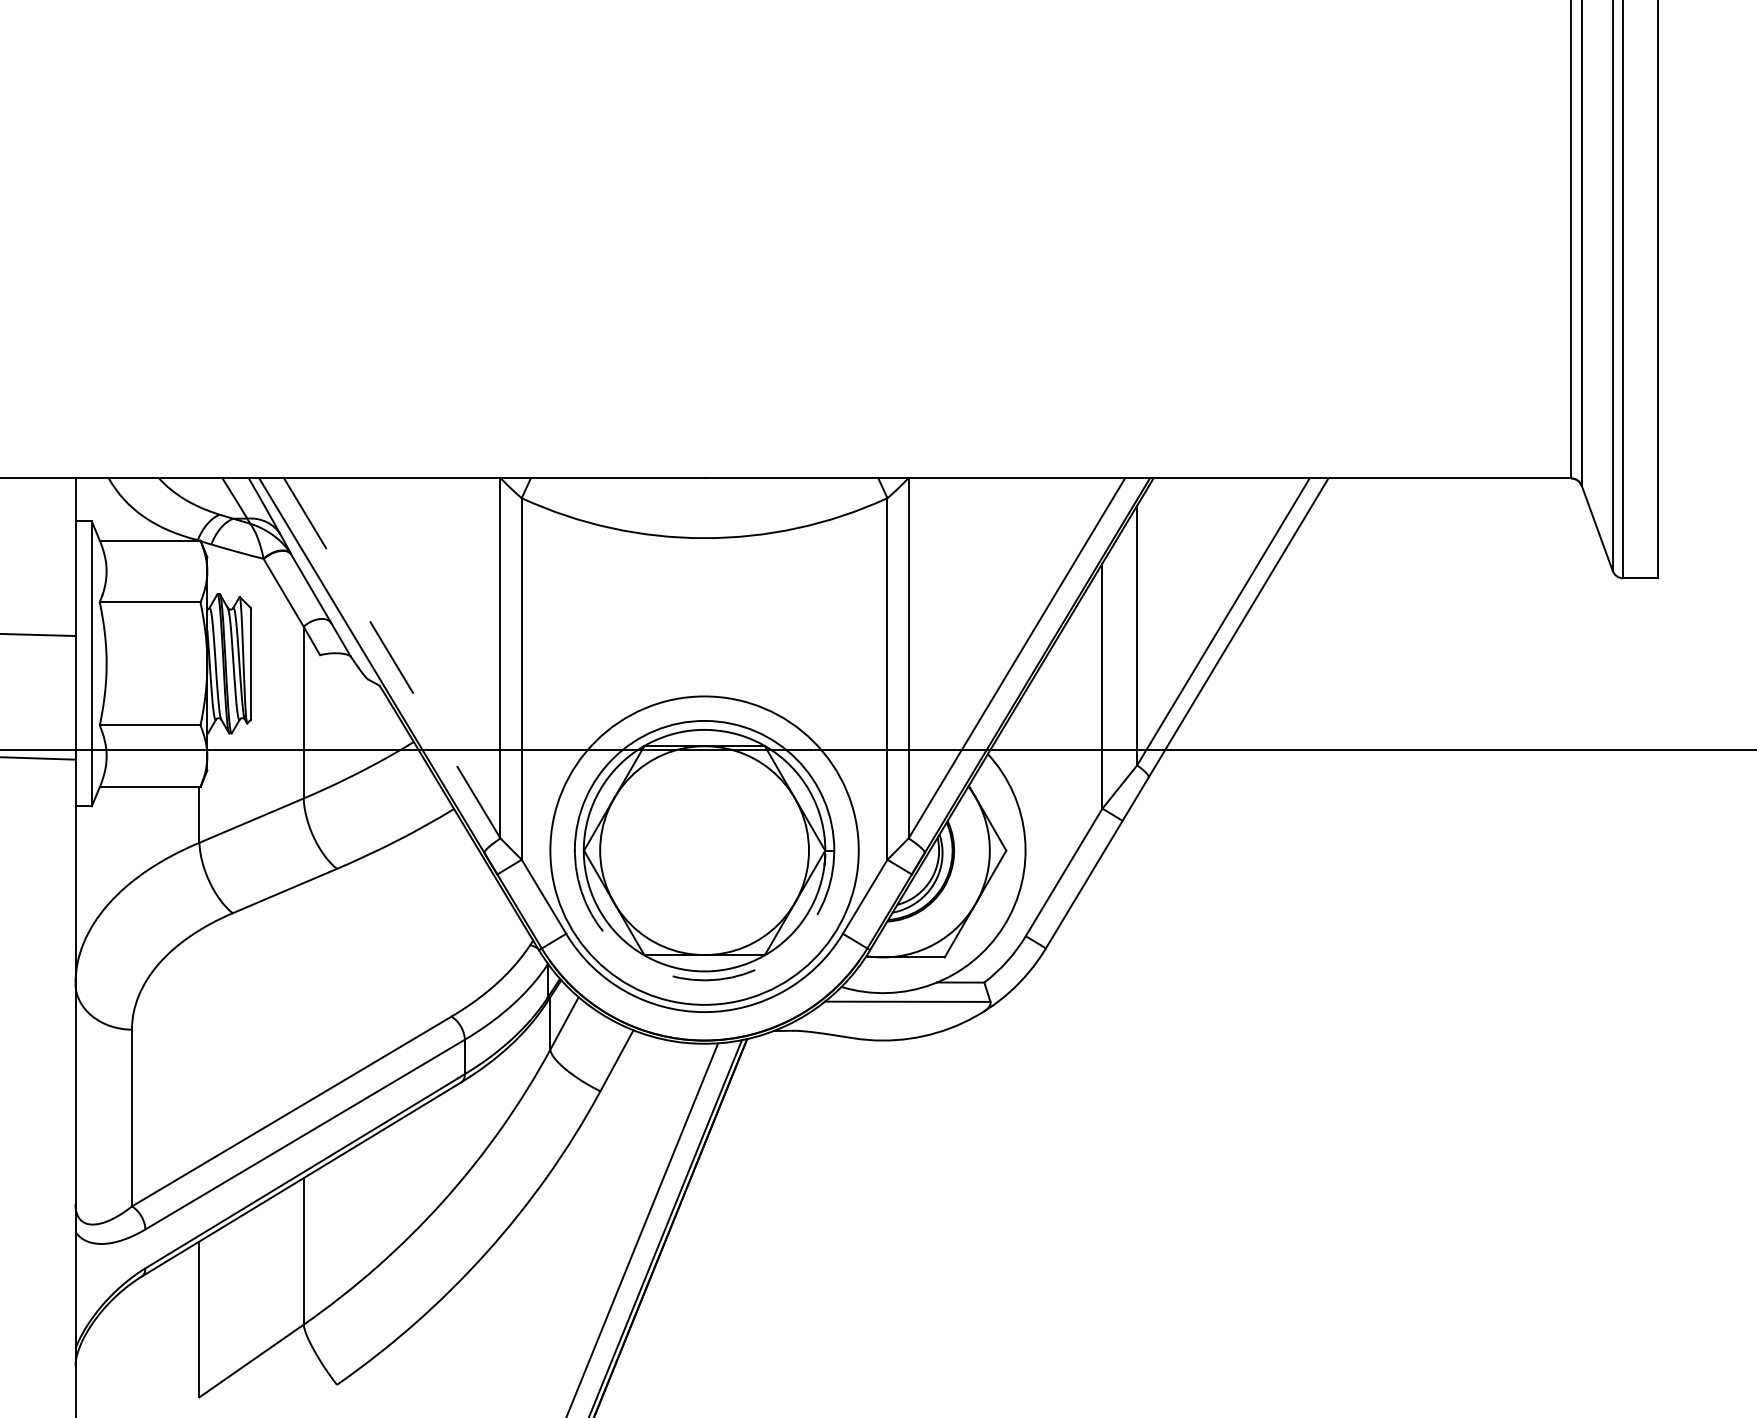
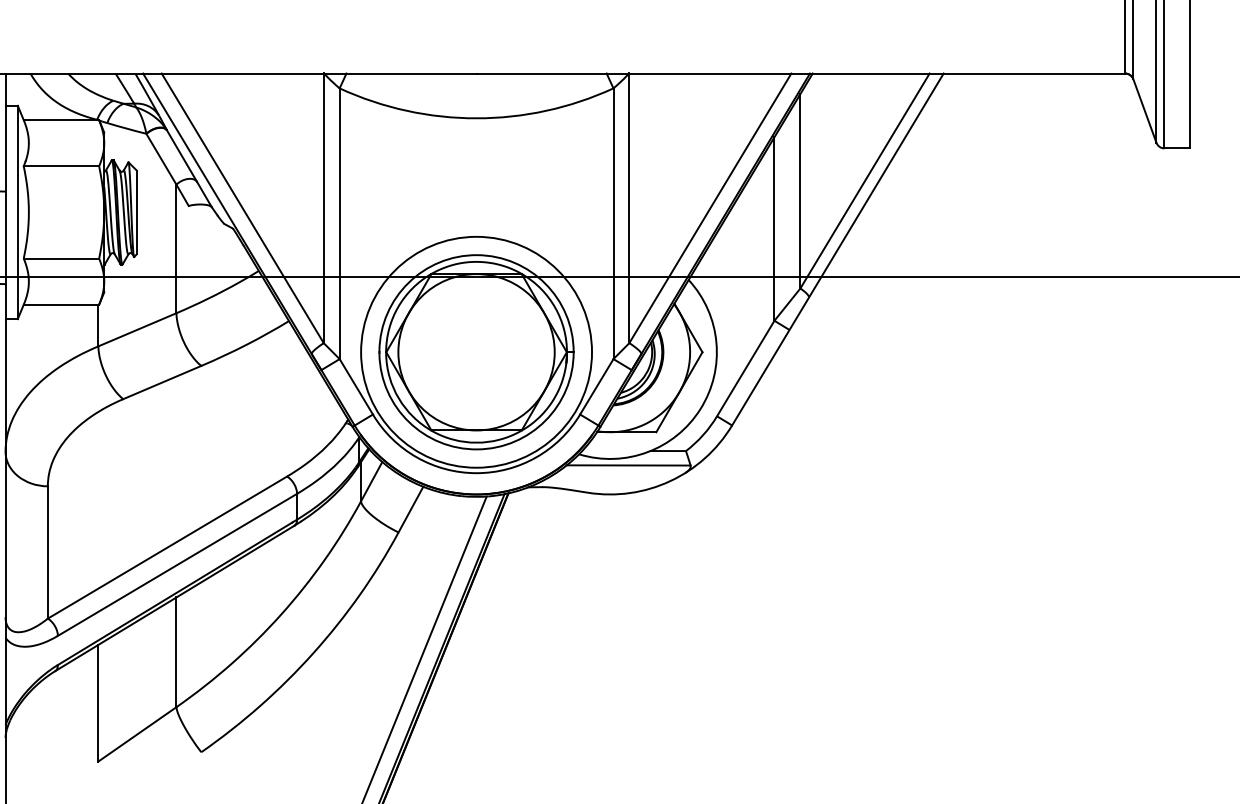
line: (392, 657) -> (242, 207), dashed -> solid
arc: (705, 980) -> (477, 449), dashed -> solid

